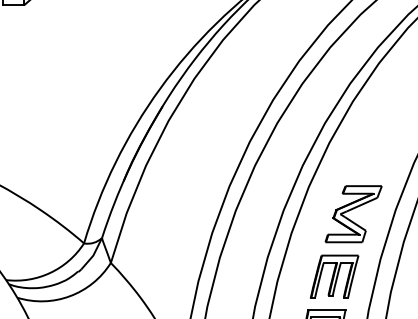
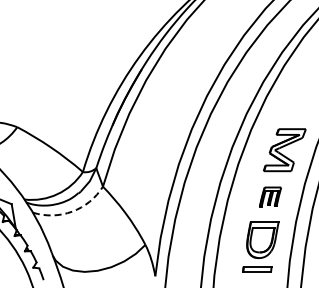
part: (334, 276) -> (270, 196), size x0.6
arc: (70, 296) -> (72, 211), solid -> dashed

